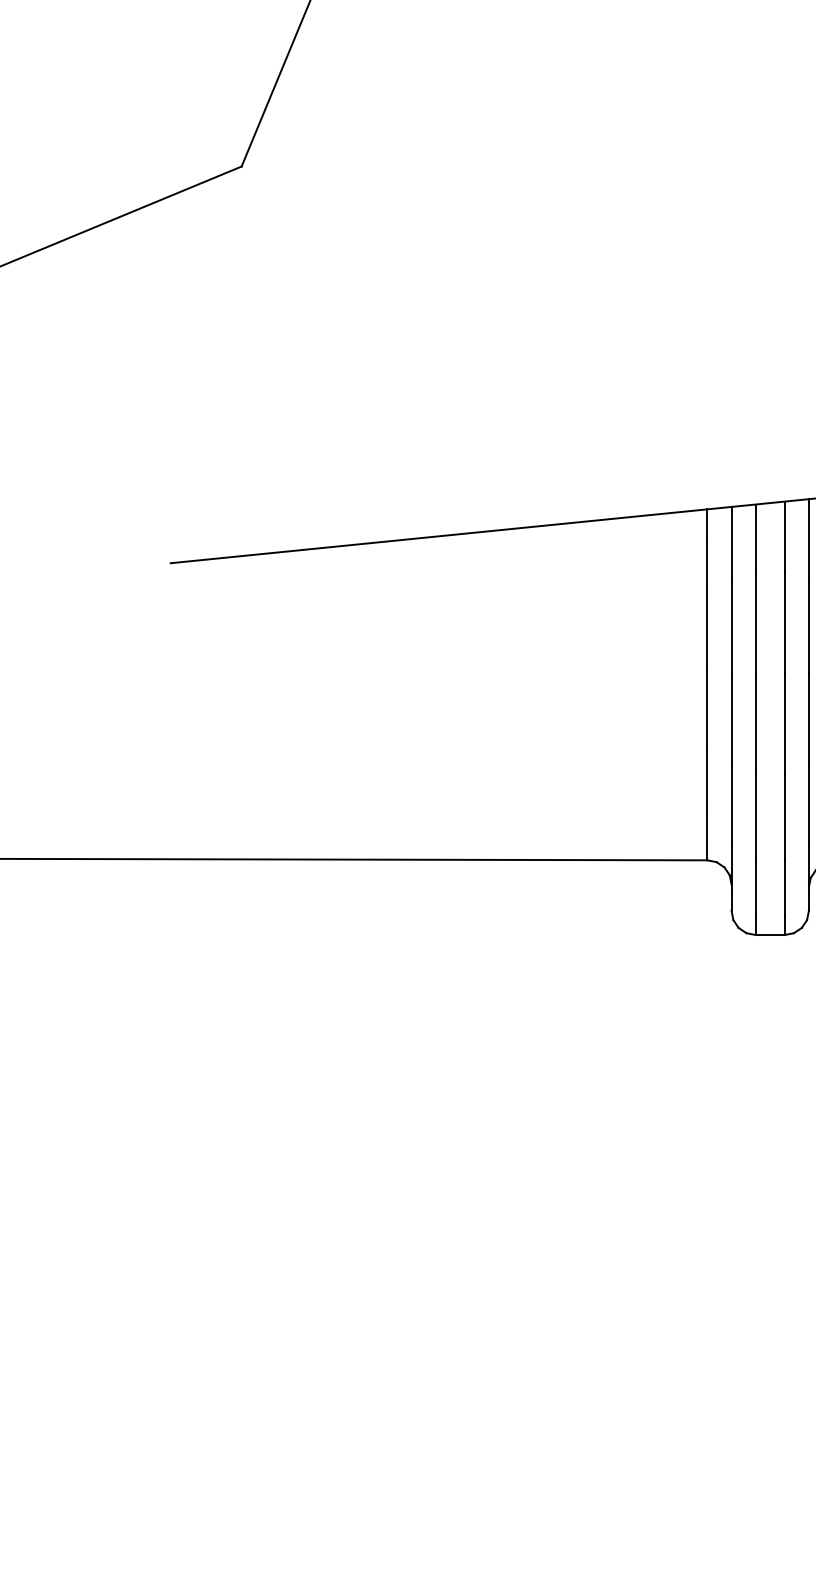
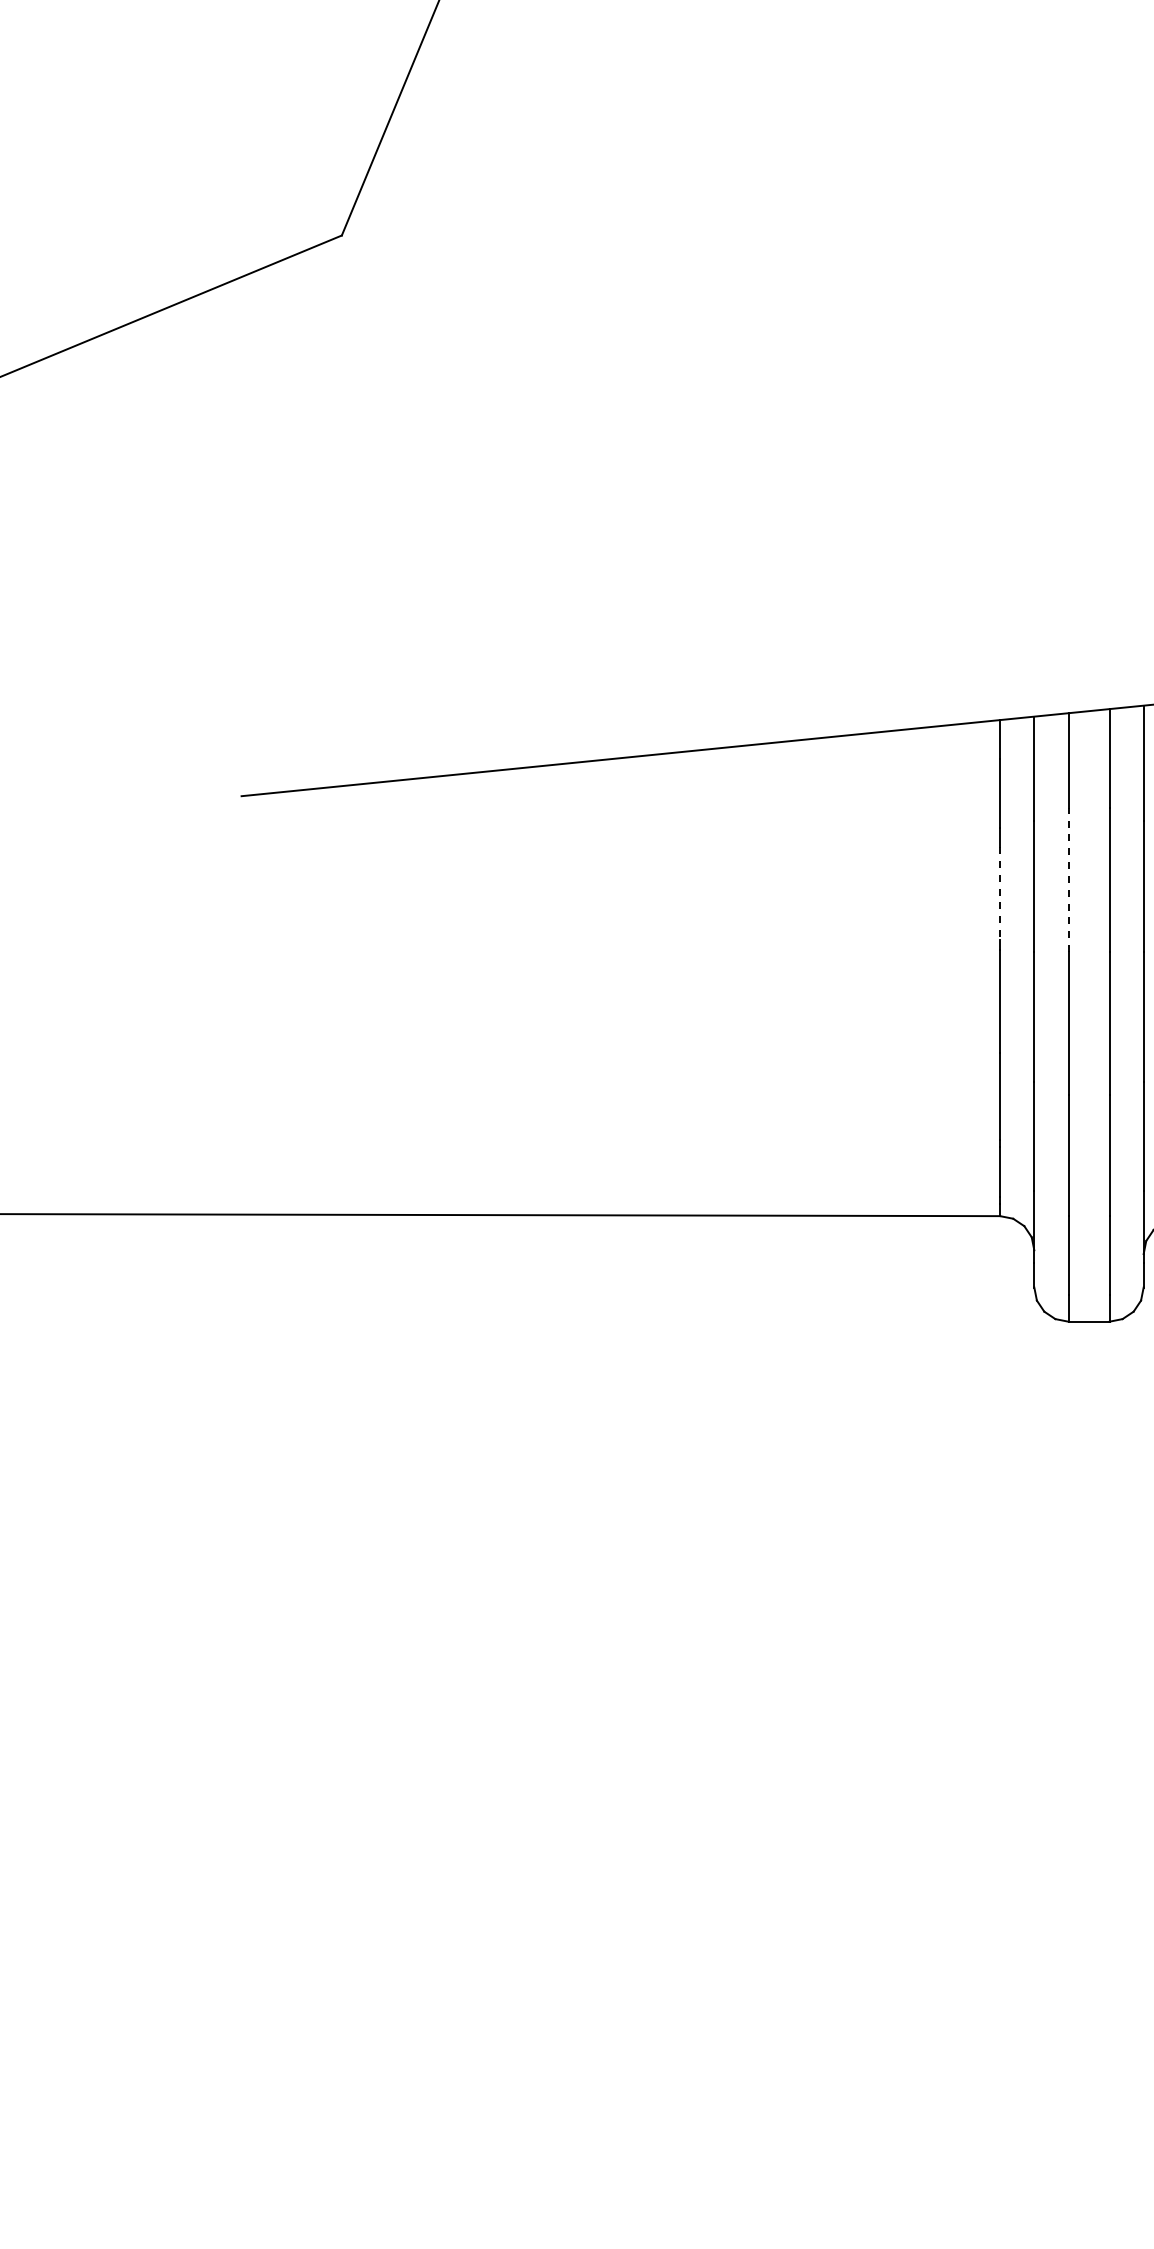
line: (755, 622) -> (1068, 880), solid -> dashed
line: (707, 632) -> (1000, 893), solid -> dashed

